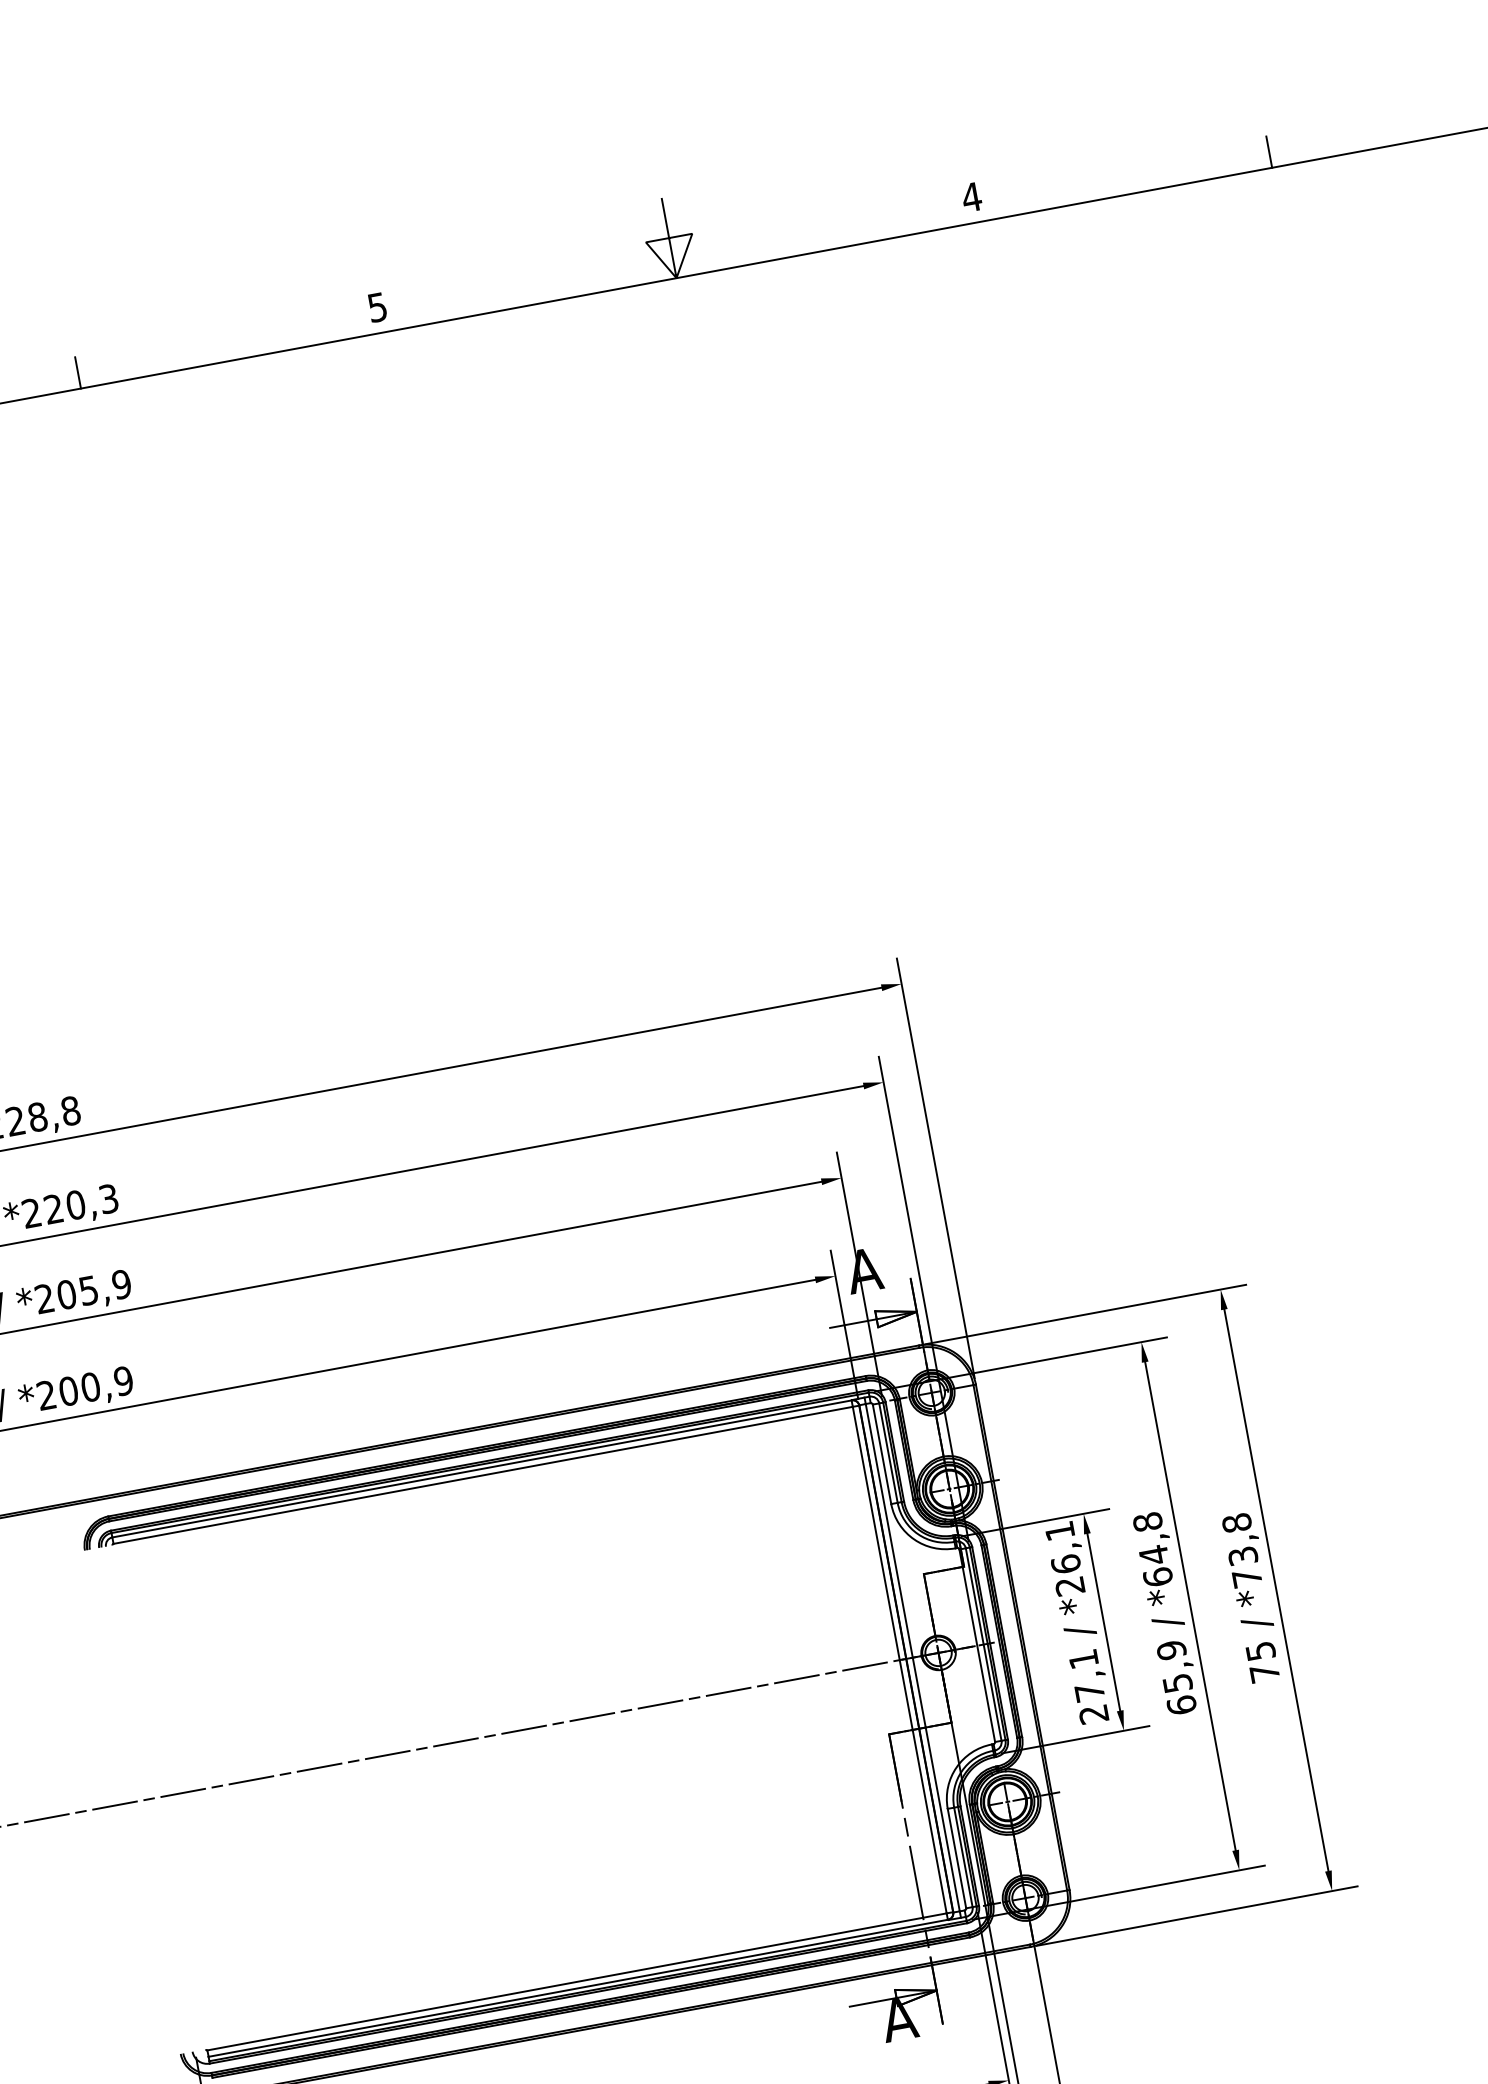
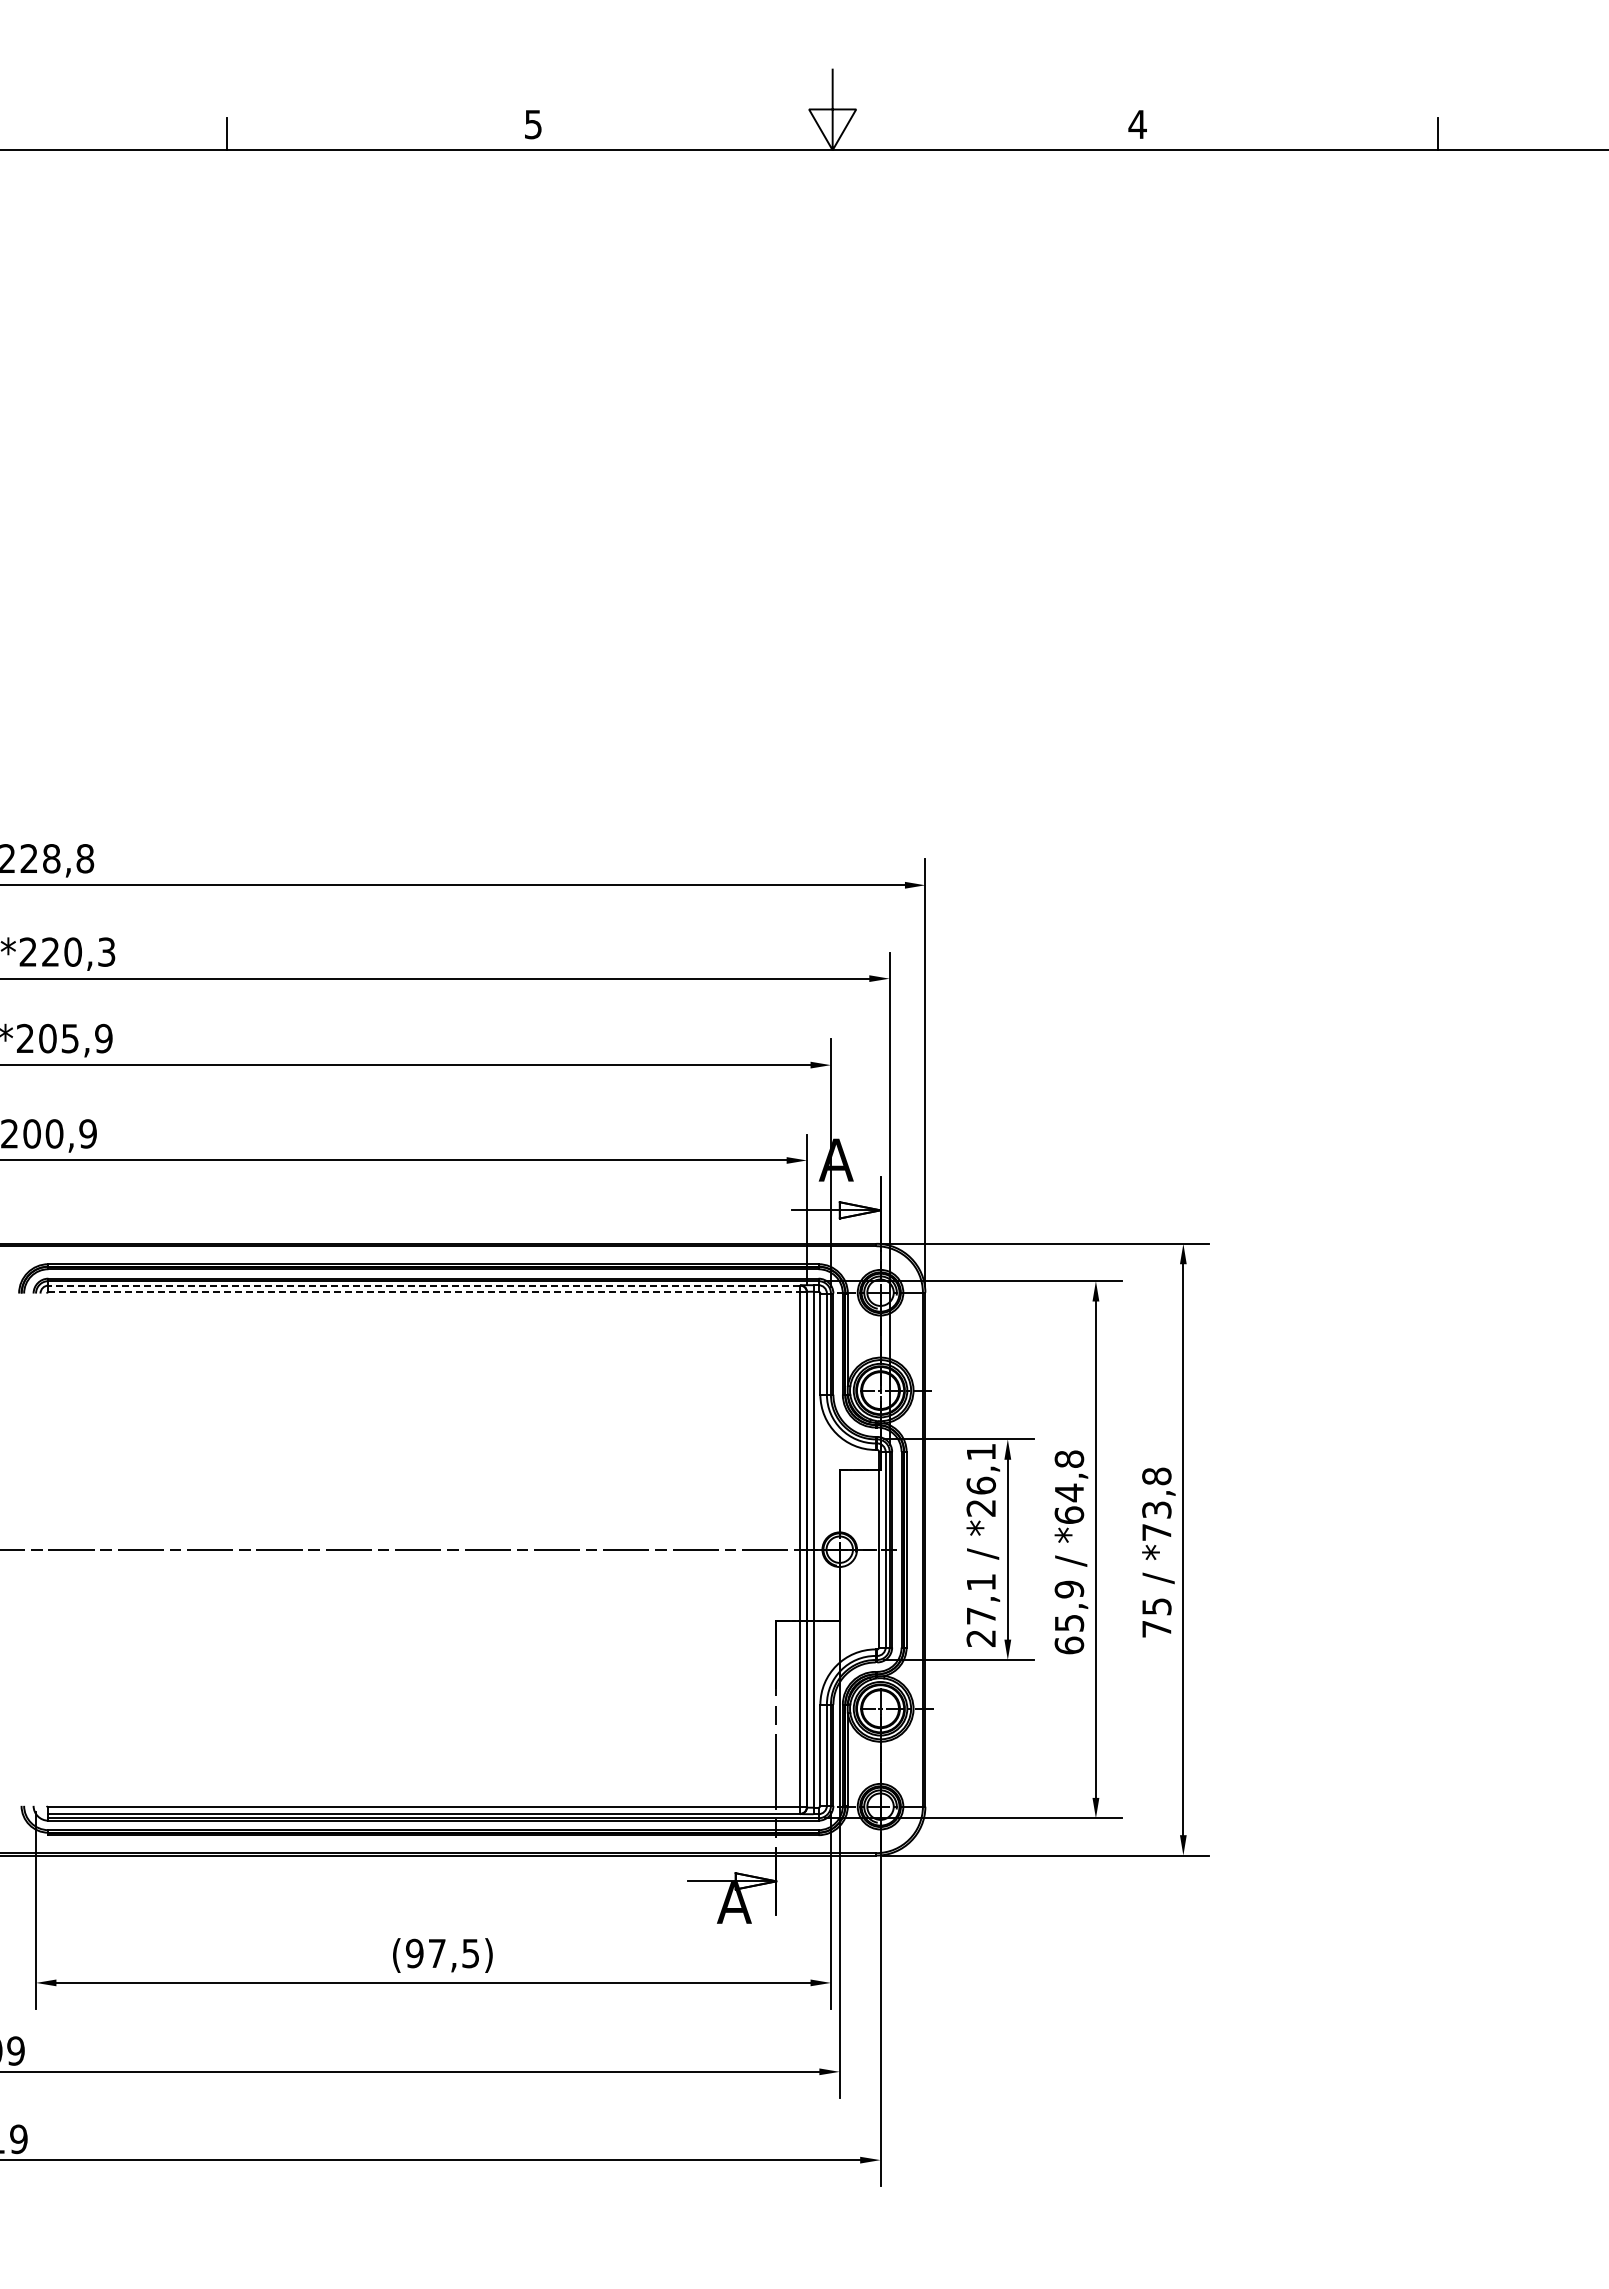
line: (482, 1468) -> (424, 1285), solid -> dashed
line: (483, 1475) -> (424, 1292), solid -> dashed

